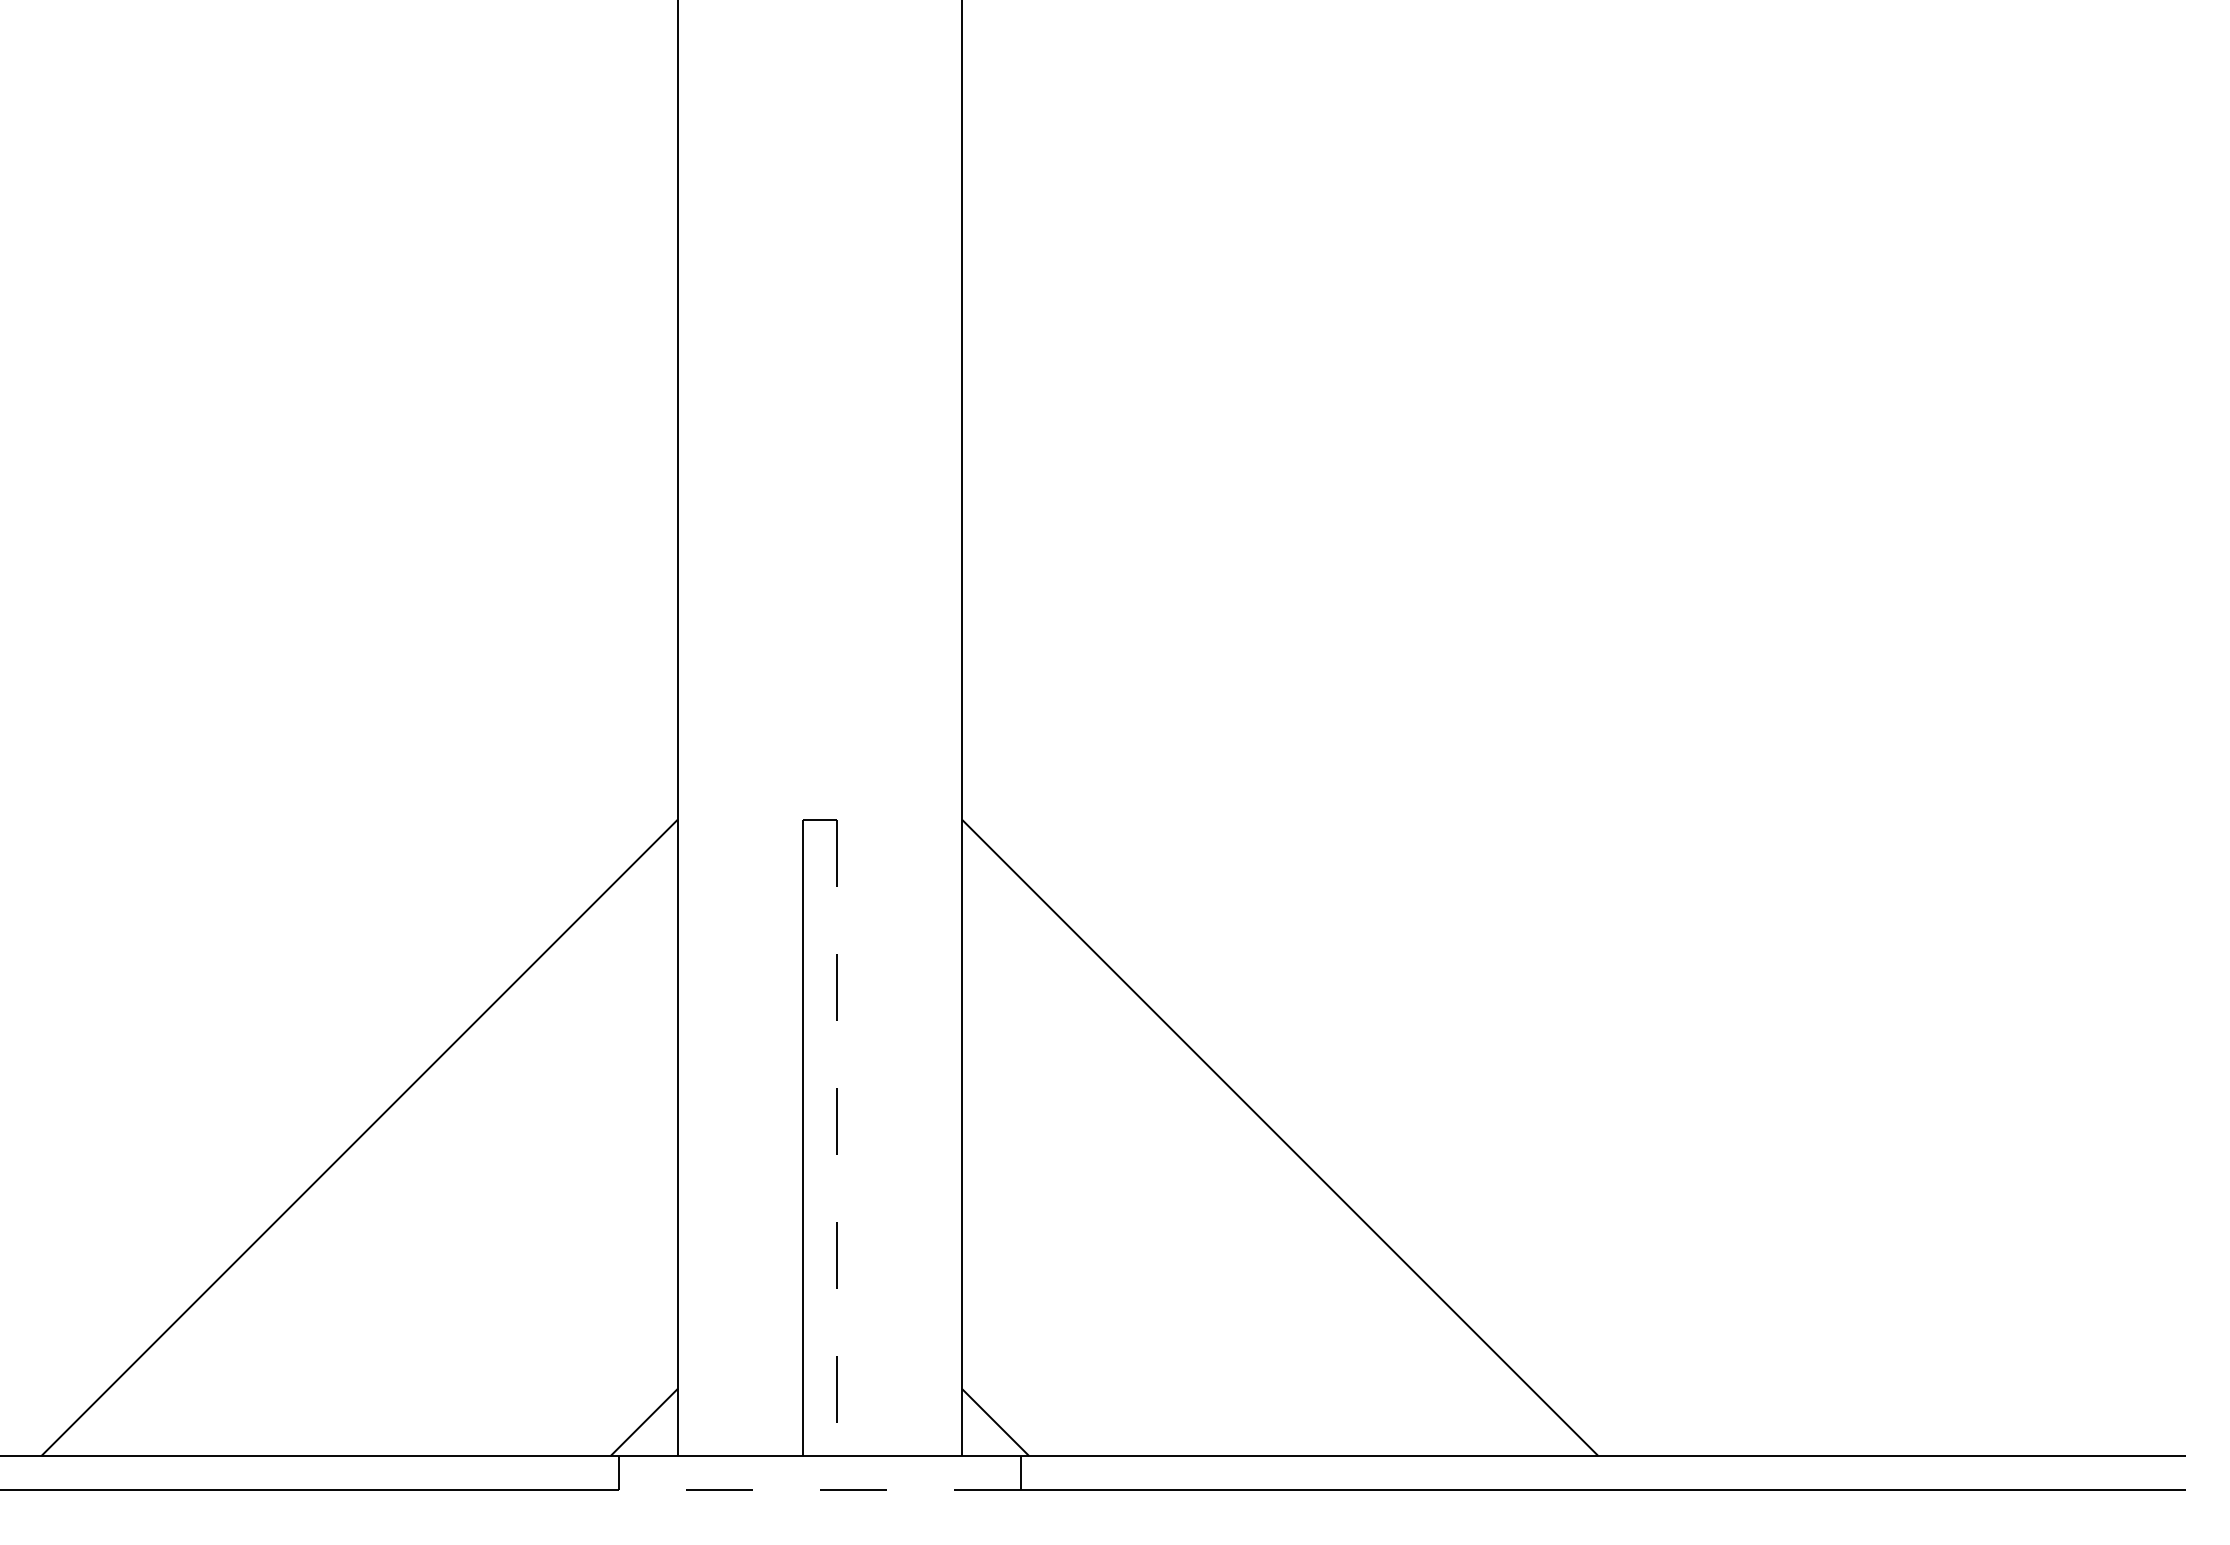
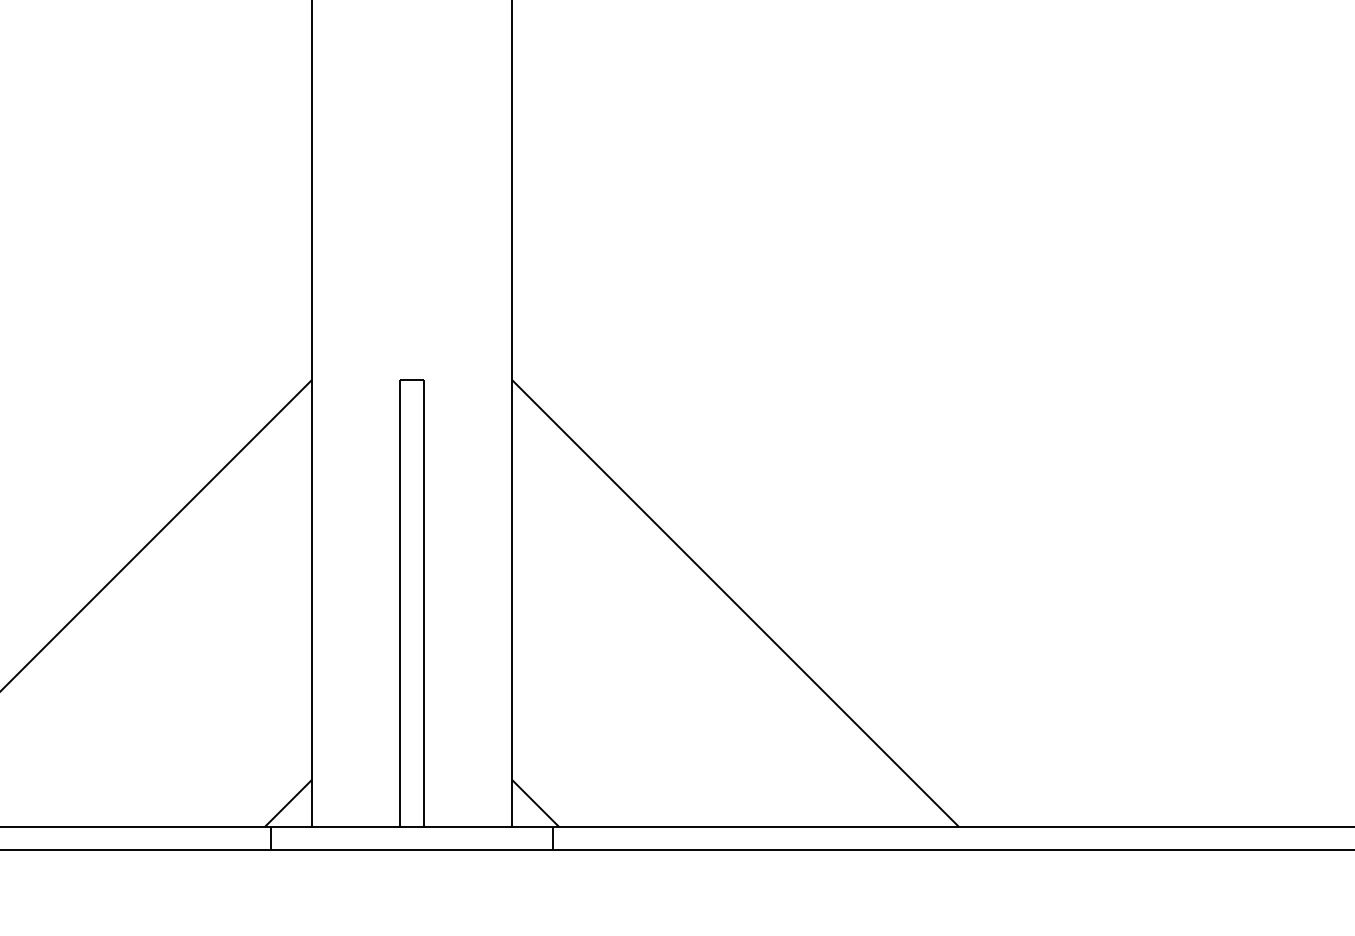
line: (836, 1138) -> (423, 603), dashed -> solid
line: (819, 1489) -> (411, 850), dashed -> solid

